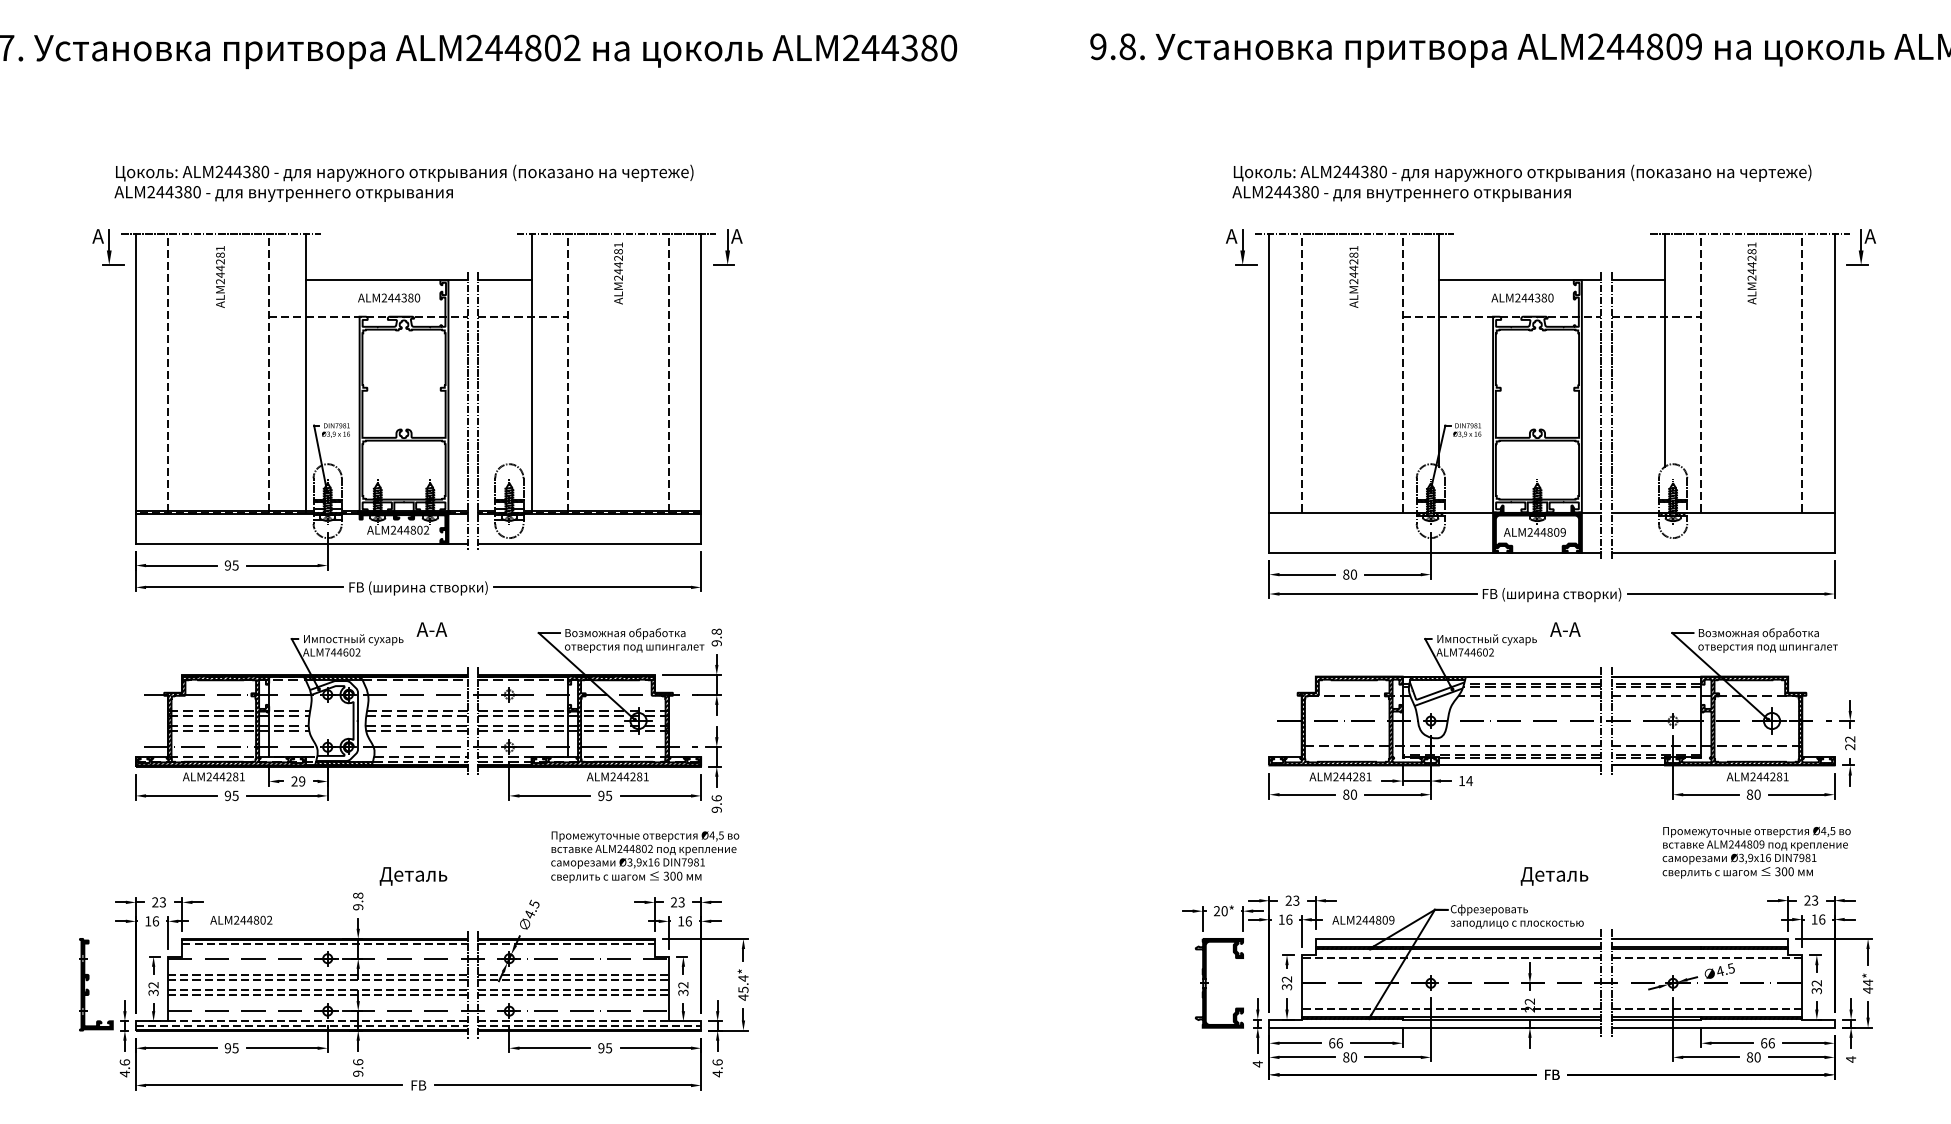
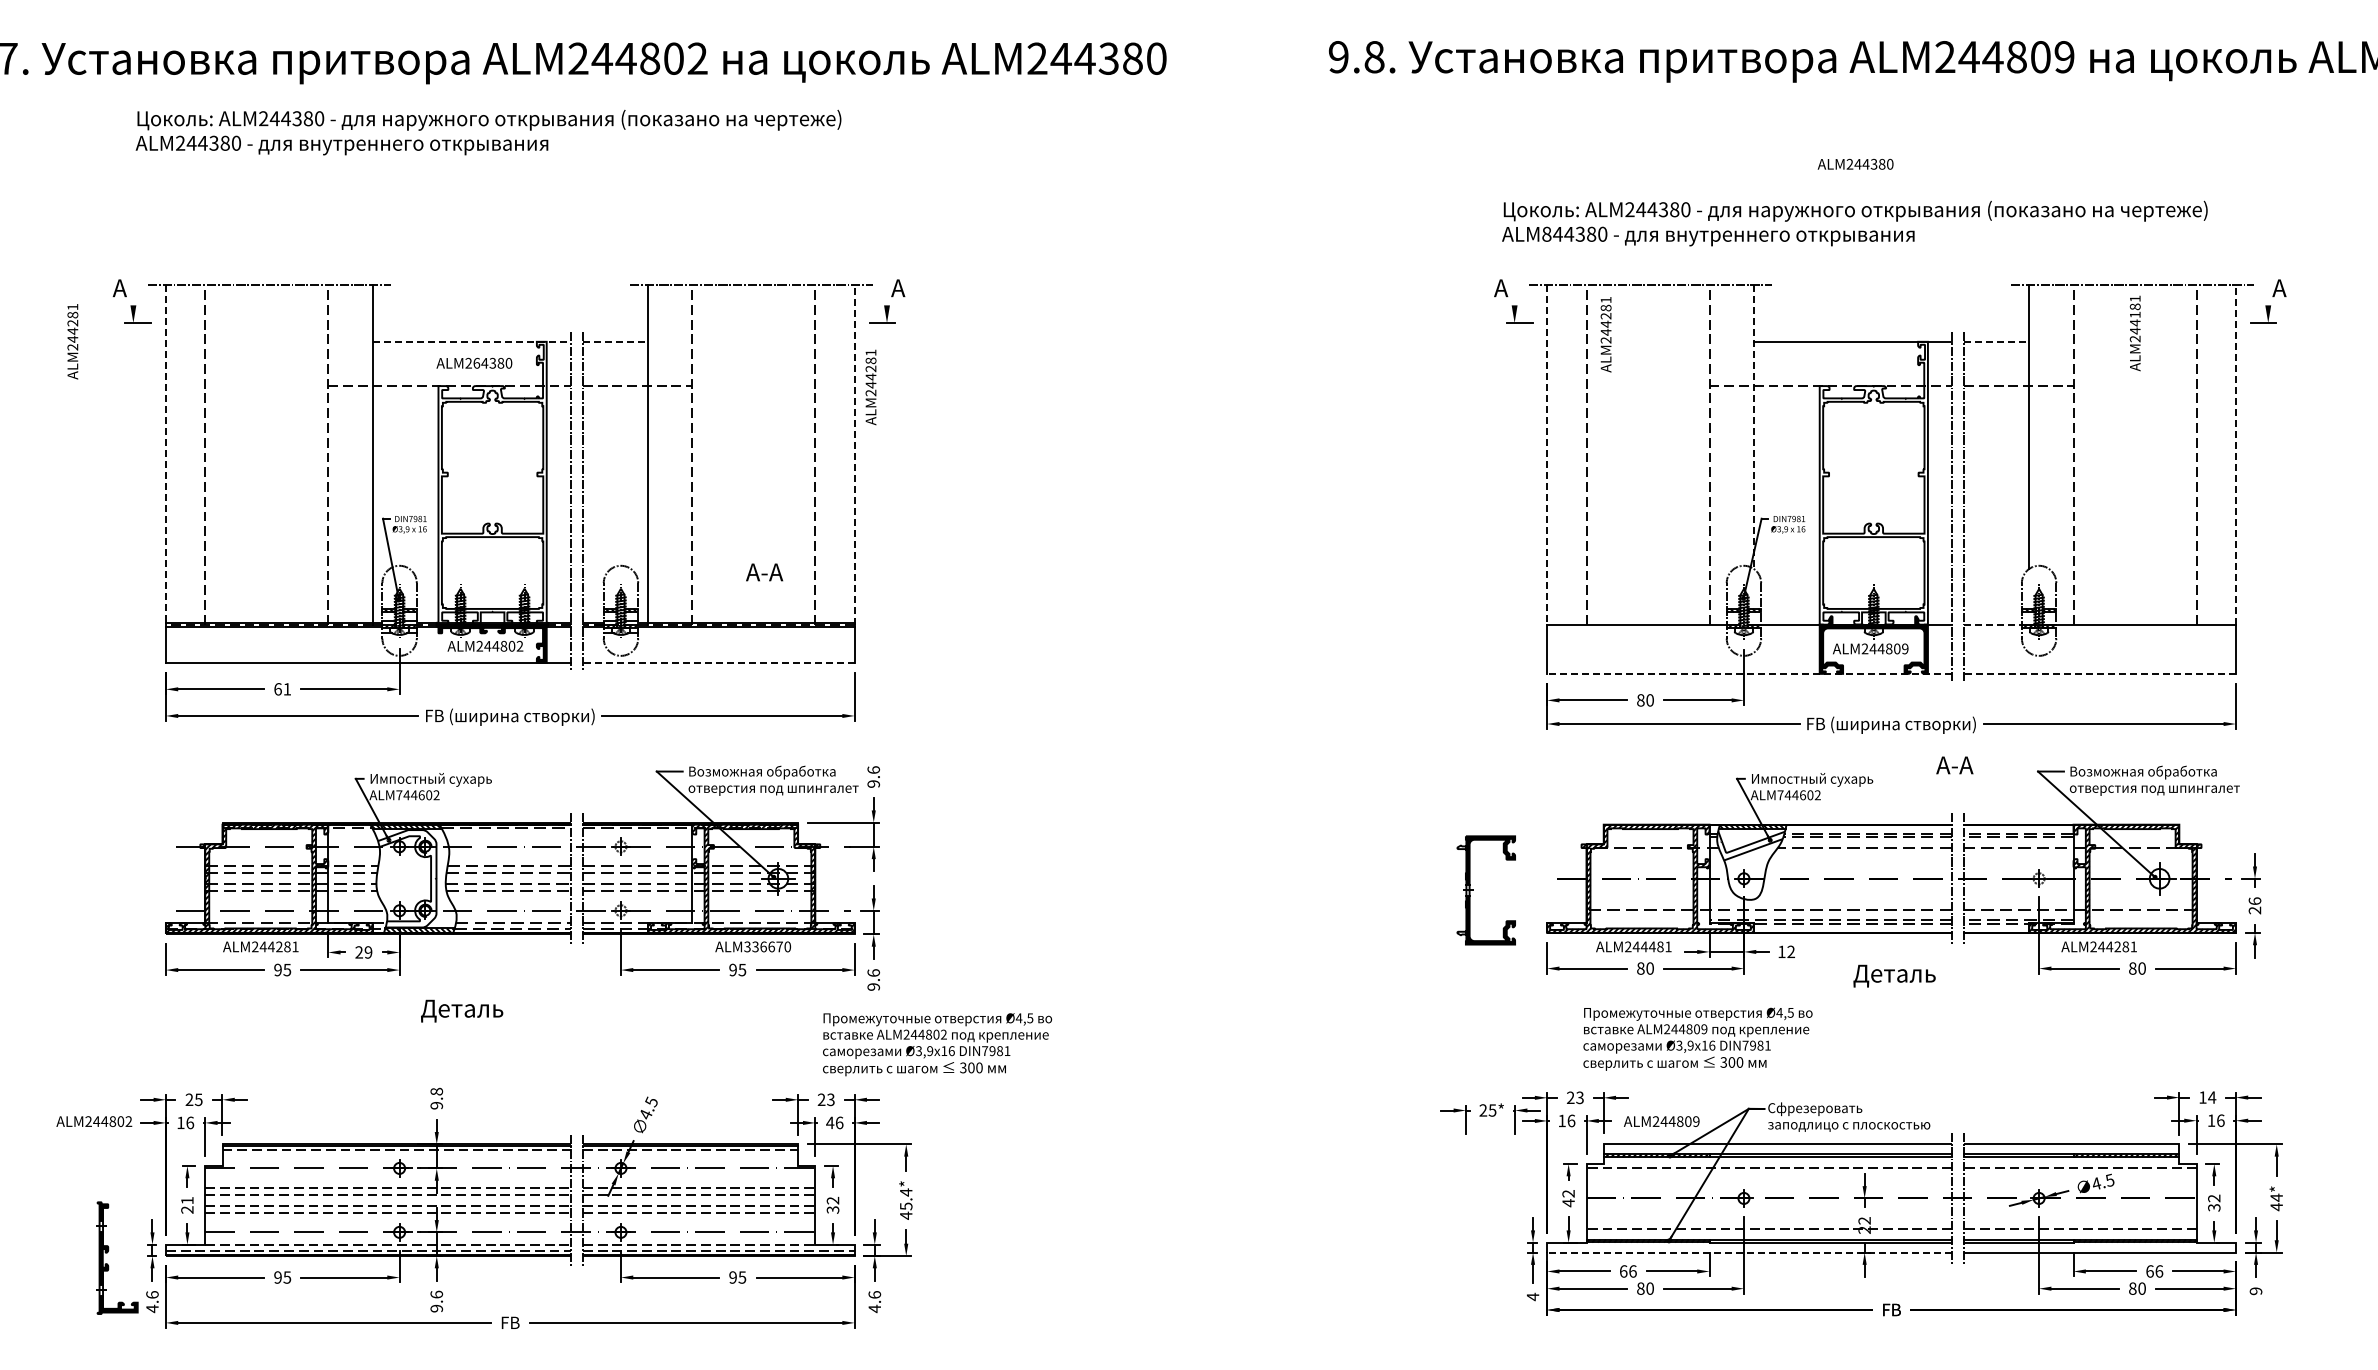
text: (403, 183) -> (488, 132), moved
text: (1268, 191) -> (1546, 233), ALM244380 -> ALM844380
line: (109, 239) -> (133, 292), removed
line: (728, 239) -> (887, 292), removed
line: (1242, 239) -> (1514, 292), removed
line: (1861, 239) -> (2268, 292), removed
text: (1751, 257) -> (2134, 314), ALM244281 -> ALM244181
text: (618, 273) -> (870, 387), moved
text: (220, 276) -> (72, 341), moved
text: (1353, 276) -> (1605, 334), moved
line: (387, 280) -> (472, 341), solid -> dashed
line: (504, 280) -> (615, 341), solid -> dashed
line: (1638, 280) -> (1996, 341), solid -> dashed
text: (390, 297) -> (476, 362), ALM244380 -> ALM264380
text: (1522, 297) -> (1855, 163), moved
line: (1438, 350) -> (1753, 427), solid -> dashed
line: (135, 372) -> (165, 454), solid -> dashed
line: (701, 372) -> (854, 454), solid -> dashed
line: (1269, 372) -> (1547, 454), solid -> dashed
line: (1834, 372) -> (2235, 454), solid -> dashed
line: (1635, 512) -> (1993, 624), solid -> dashed
line: (589, 543) -> (718, 662), solid -> dashed
line: (1435, 552) -> (1749, 673), solid -> dashed
line: (1723, 552) -> (2100, 673), solid -> dashed
text: (231, 565) -> (282, 689), 95 -> 61
text: (431, 629) -> (764, 572), moved
text: (1565, 629) -> (1954, 765), moved
text: (716, 631) -> (873, 769), 9.8 -> 9.6
text: (1849, 739) -> (2254, 901), 22 -> 26
text: (629, 776) -> (767, 946), ALM244281 -> ALM336670
text: (1355, 776) -> (1651, 946), ALM244281 -> ALM244481
text: (1757, 776) -> (2098, 946), moved
text: (1469, 780) -> (1791, 951), 14 -> 12
text: (1756, 852) -> (1697, 1038), moved
text: (645, 857) -> (937, 1044), moved
text: (413, 875) -> (462, 1010), moved
text: (1554, 875) -> (1894, 975), moved
text: (1811, 900) -> (2207, 1097), 23 -> 14
text: (162, 902) -> (198, 1099), 23 -> 25
text: (1224, 911) -> (1492, 1110), 20* -> 25*
text: (241, 920) -> (94, 1121), moved
text: (681, 921) -> (830, 1122), 16 -> 46
part: (88, 980) -> (108, 1252), moved
part: (1208, 983) -> (1473, 890), moved
text: (1286, 987) -> (1568, 1203), 32 -> 42
text: (153, 989) -> (187, 1205), 32 -> 21
line: (1435, 1027) -> (1749, 1252), solid -> dashed
text: (1850, 1059) -> (2255, 1291), 4 -> 9

